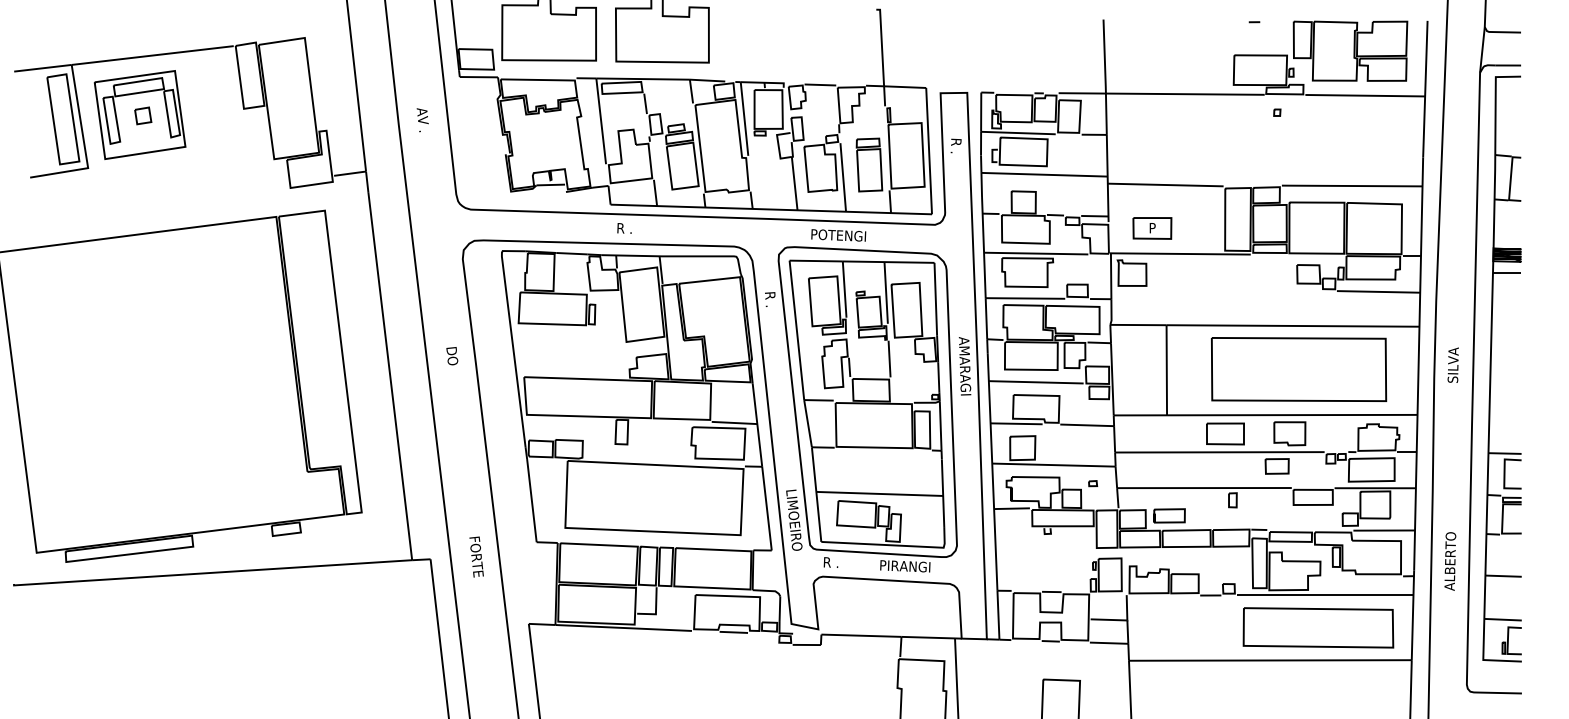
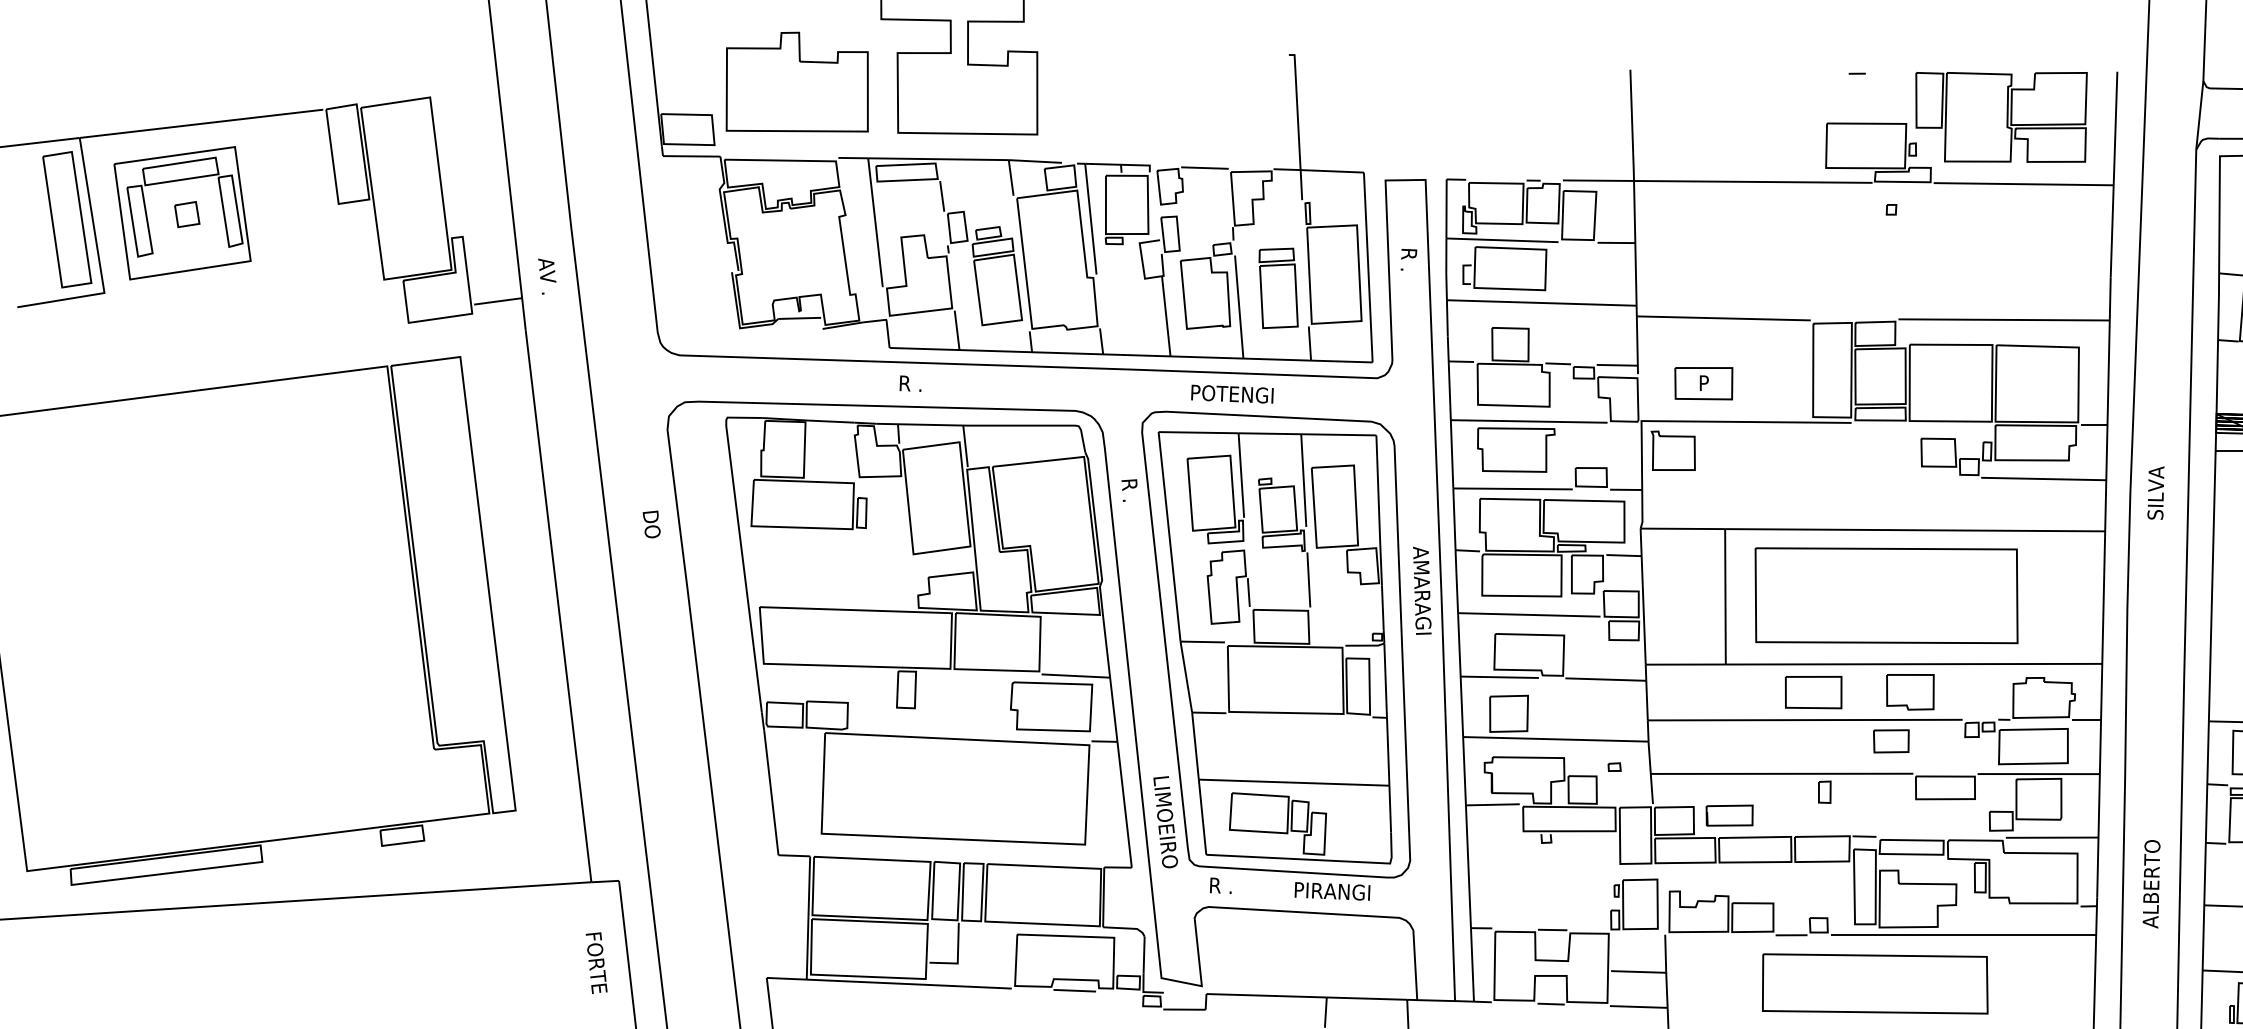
text: (422, 120) -> (546, 277), moved
text: (452, 356) -> (652, 525), moved
text: (1452, 364) -> (2154, 491), moved
part: (1299, 369) -> (1887, 595), moved
text: (476, 556) -> (596, 962), moved
part: (1318, 627) -> (1875, 983), moved

